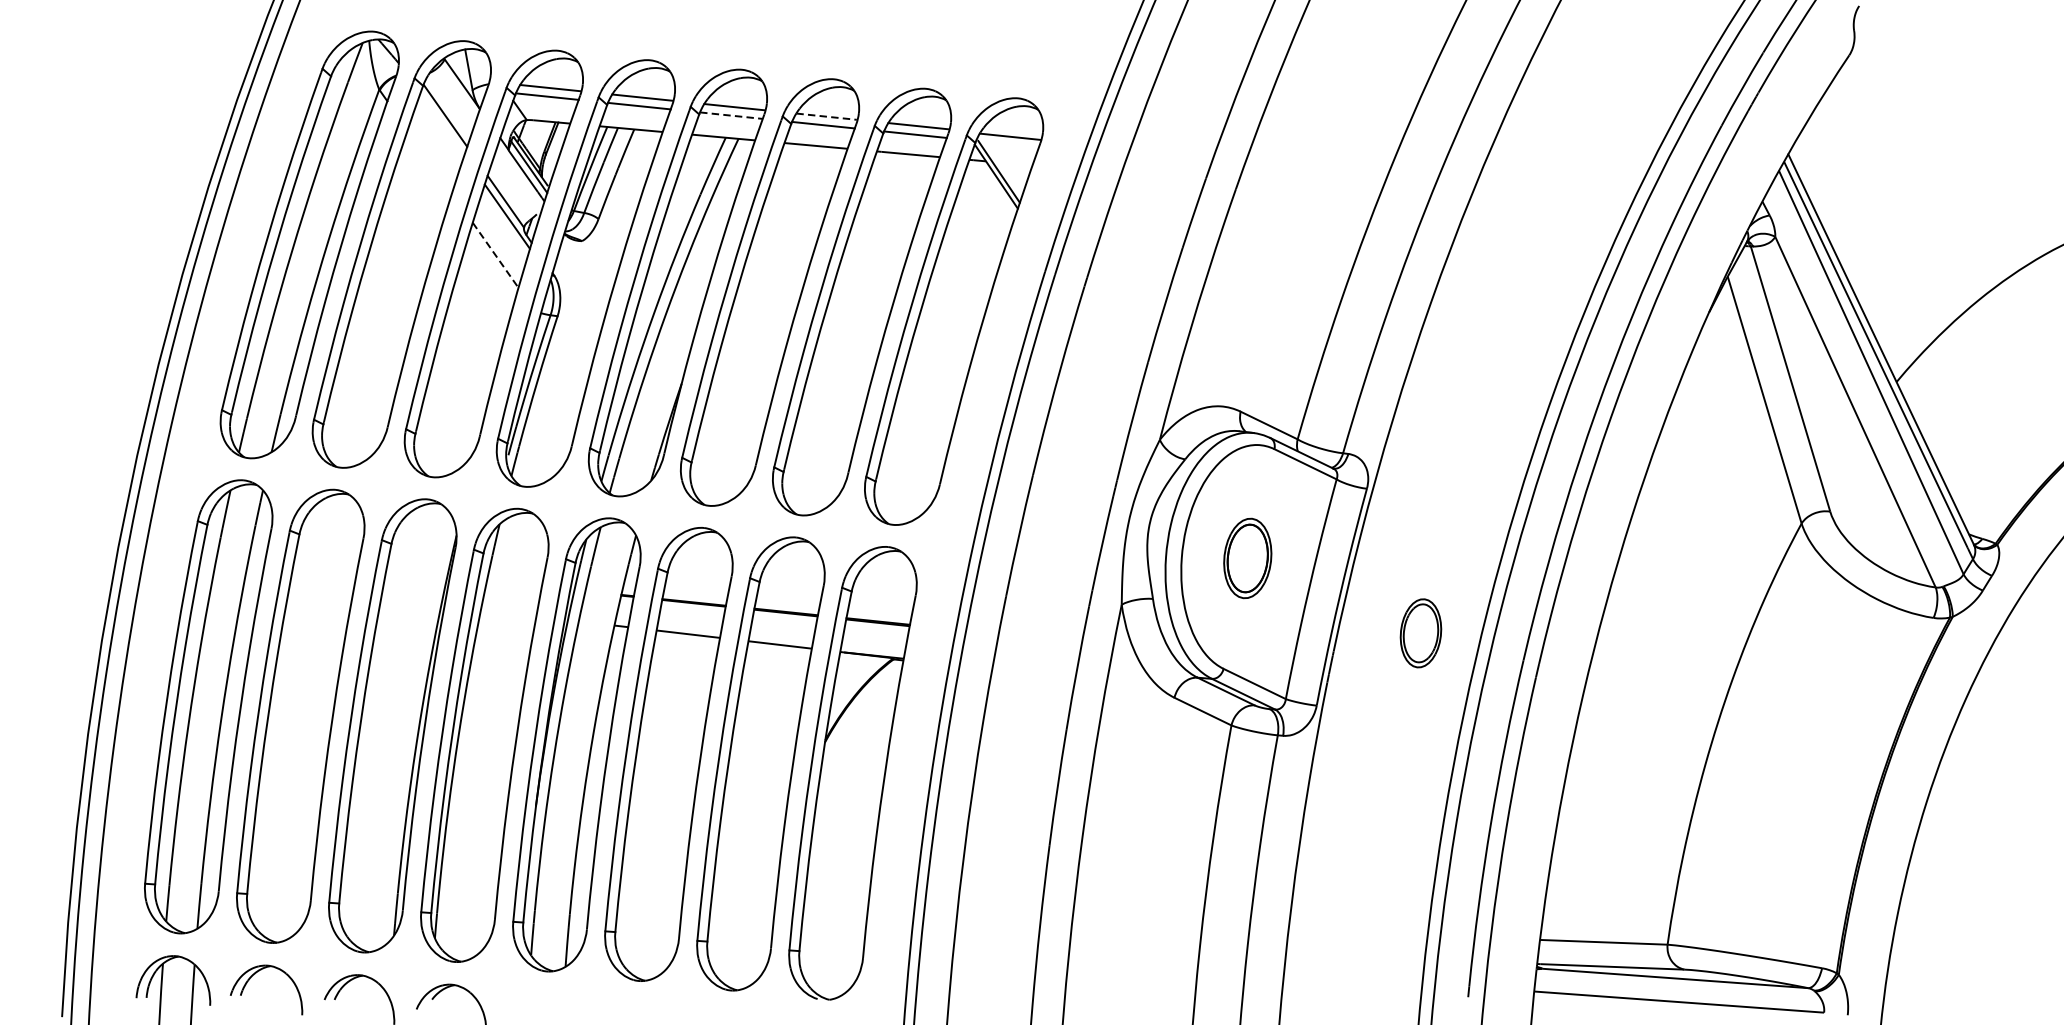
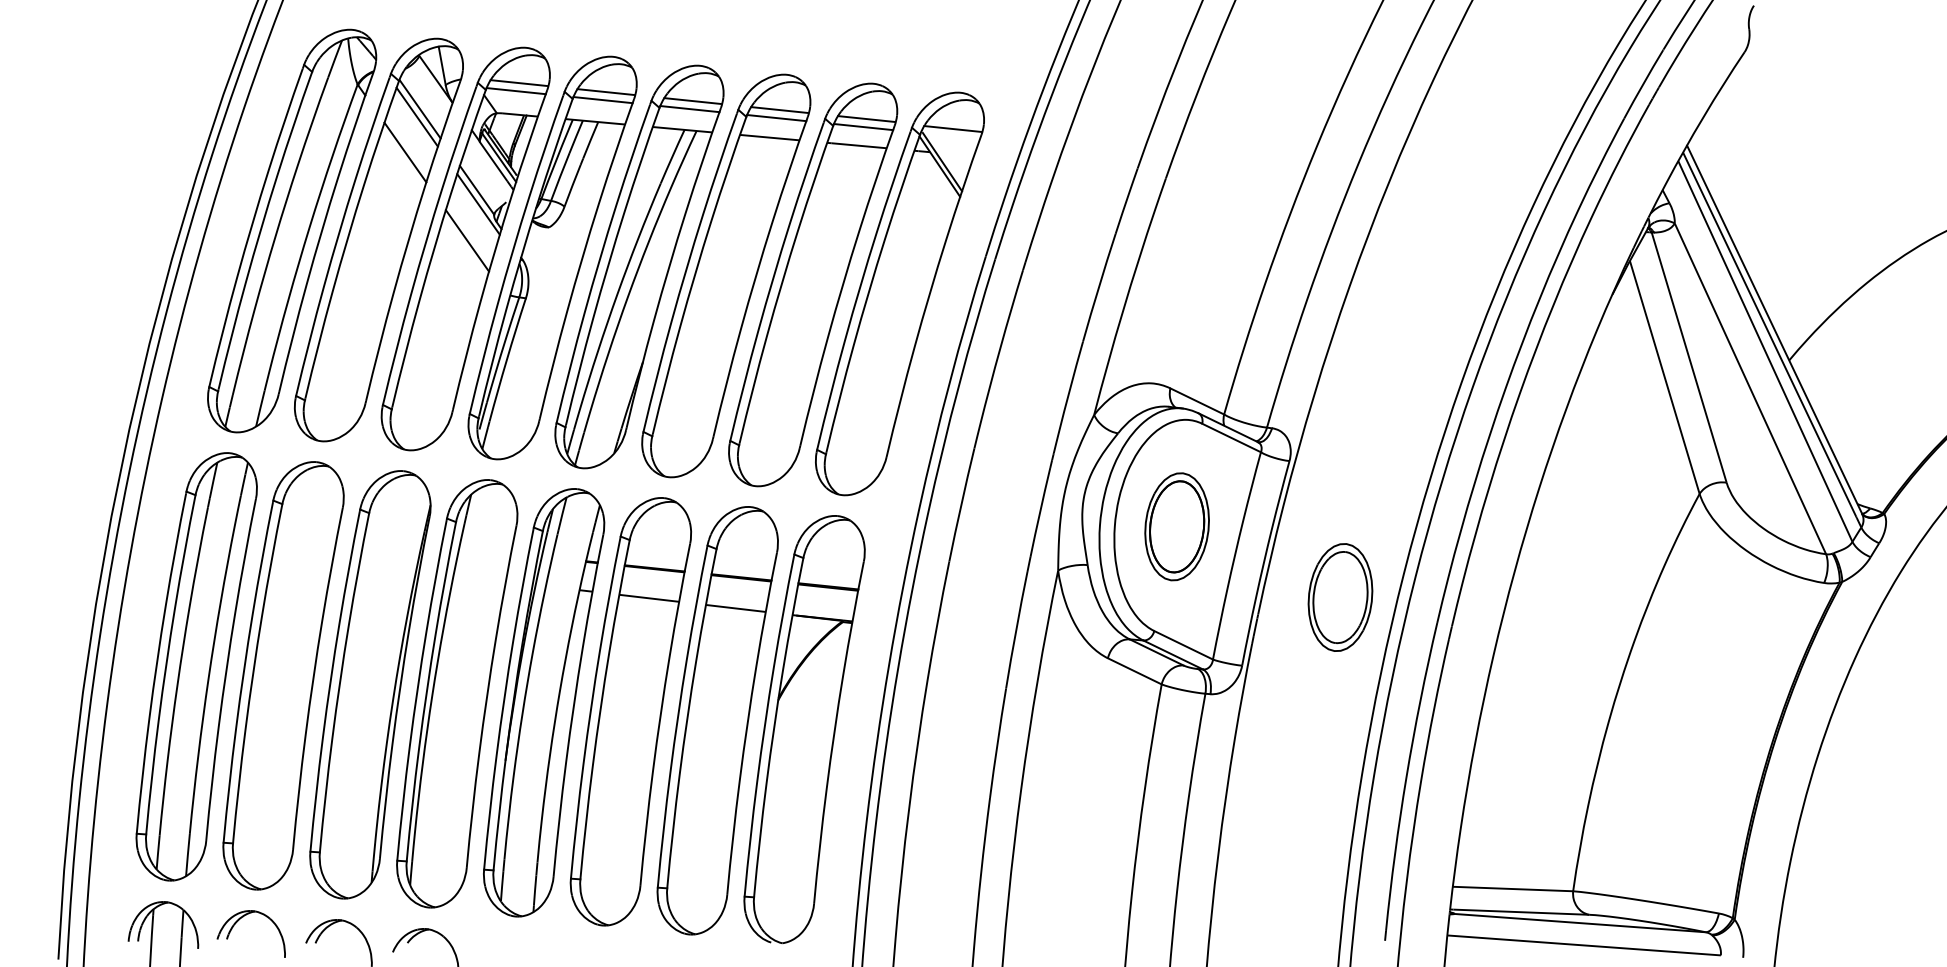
line: (730, 116) -> (689, 109), dashed -> solid
line: (826, 117) -> (779, 110), dashed -> solid
line: (441, 123) -> (416, 116), added
line: (429, 161) -> (405, 152), added
line: (495, 254) -> (467, 240), dashed -> solid
part: (1247, 558) -> (1176, 526), size x1.43
part: (1420, 633) -> (1340, 597), size x1.67

